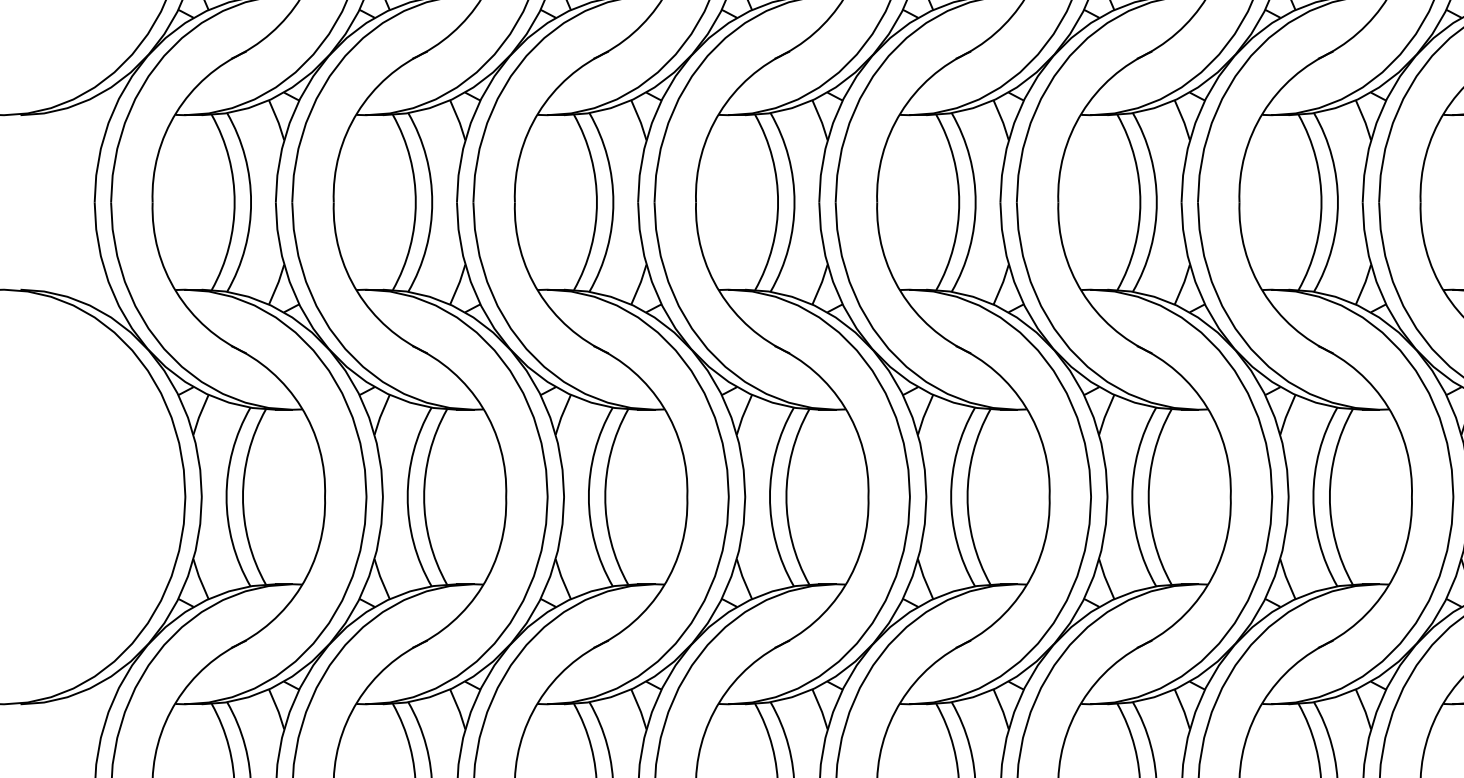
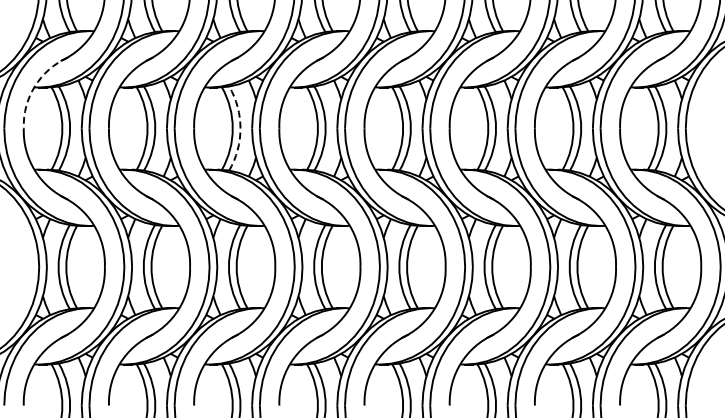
arc: (175, 113) -> (34, 86), solid -> dashed
arc: (613, 202) -> (240, 128), solid -> dashed

